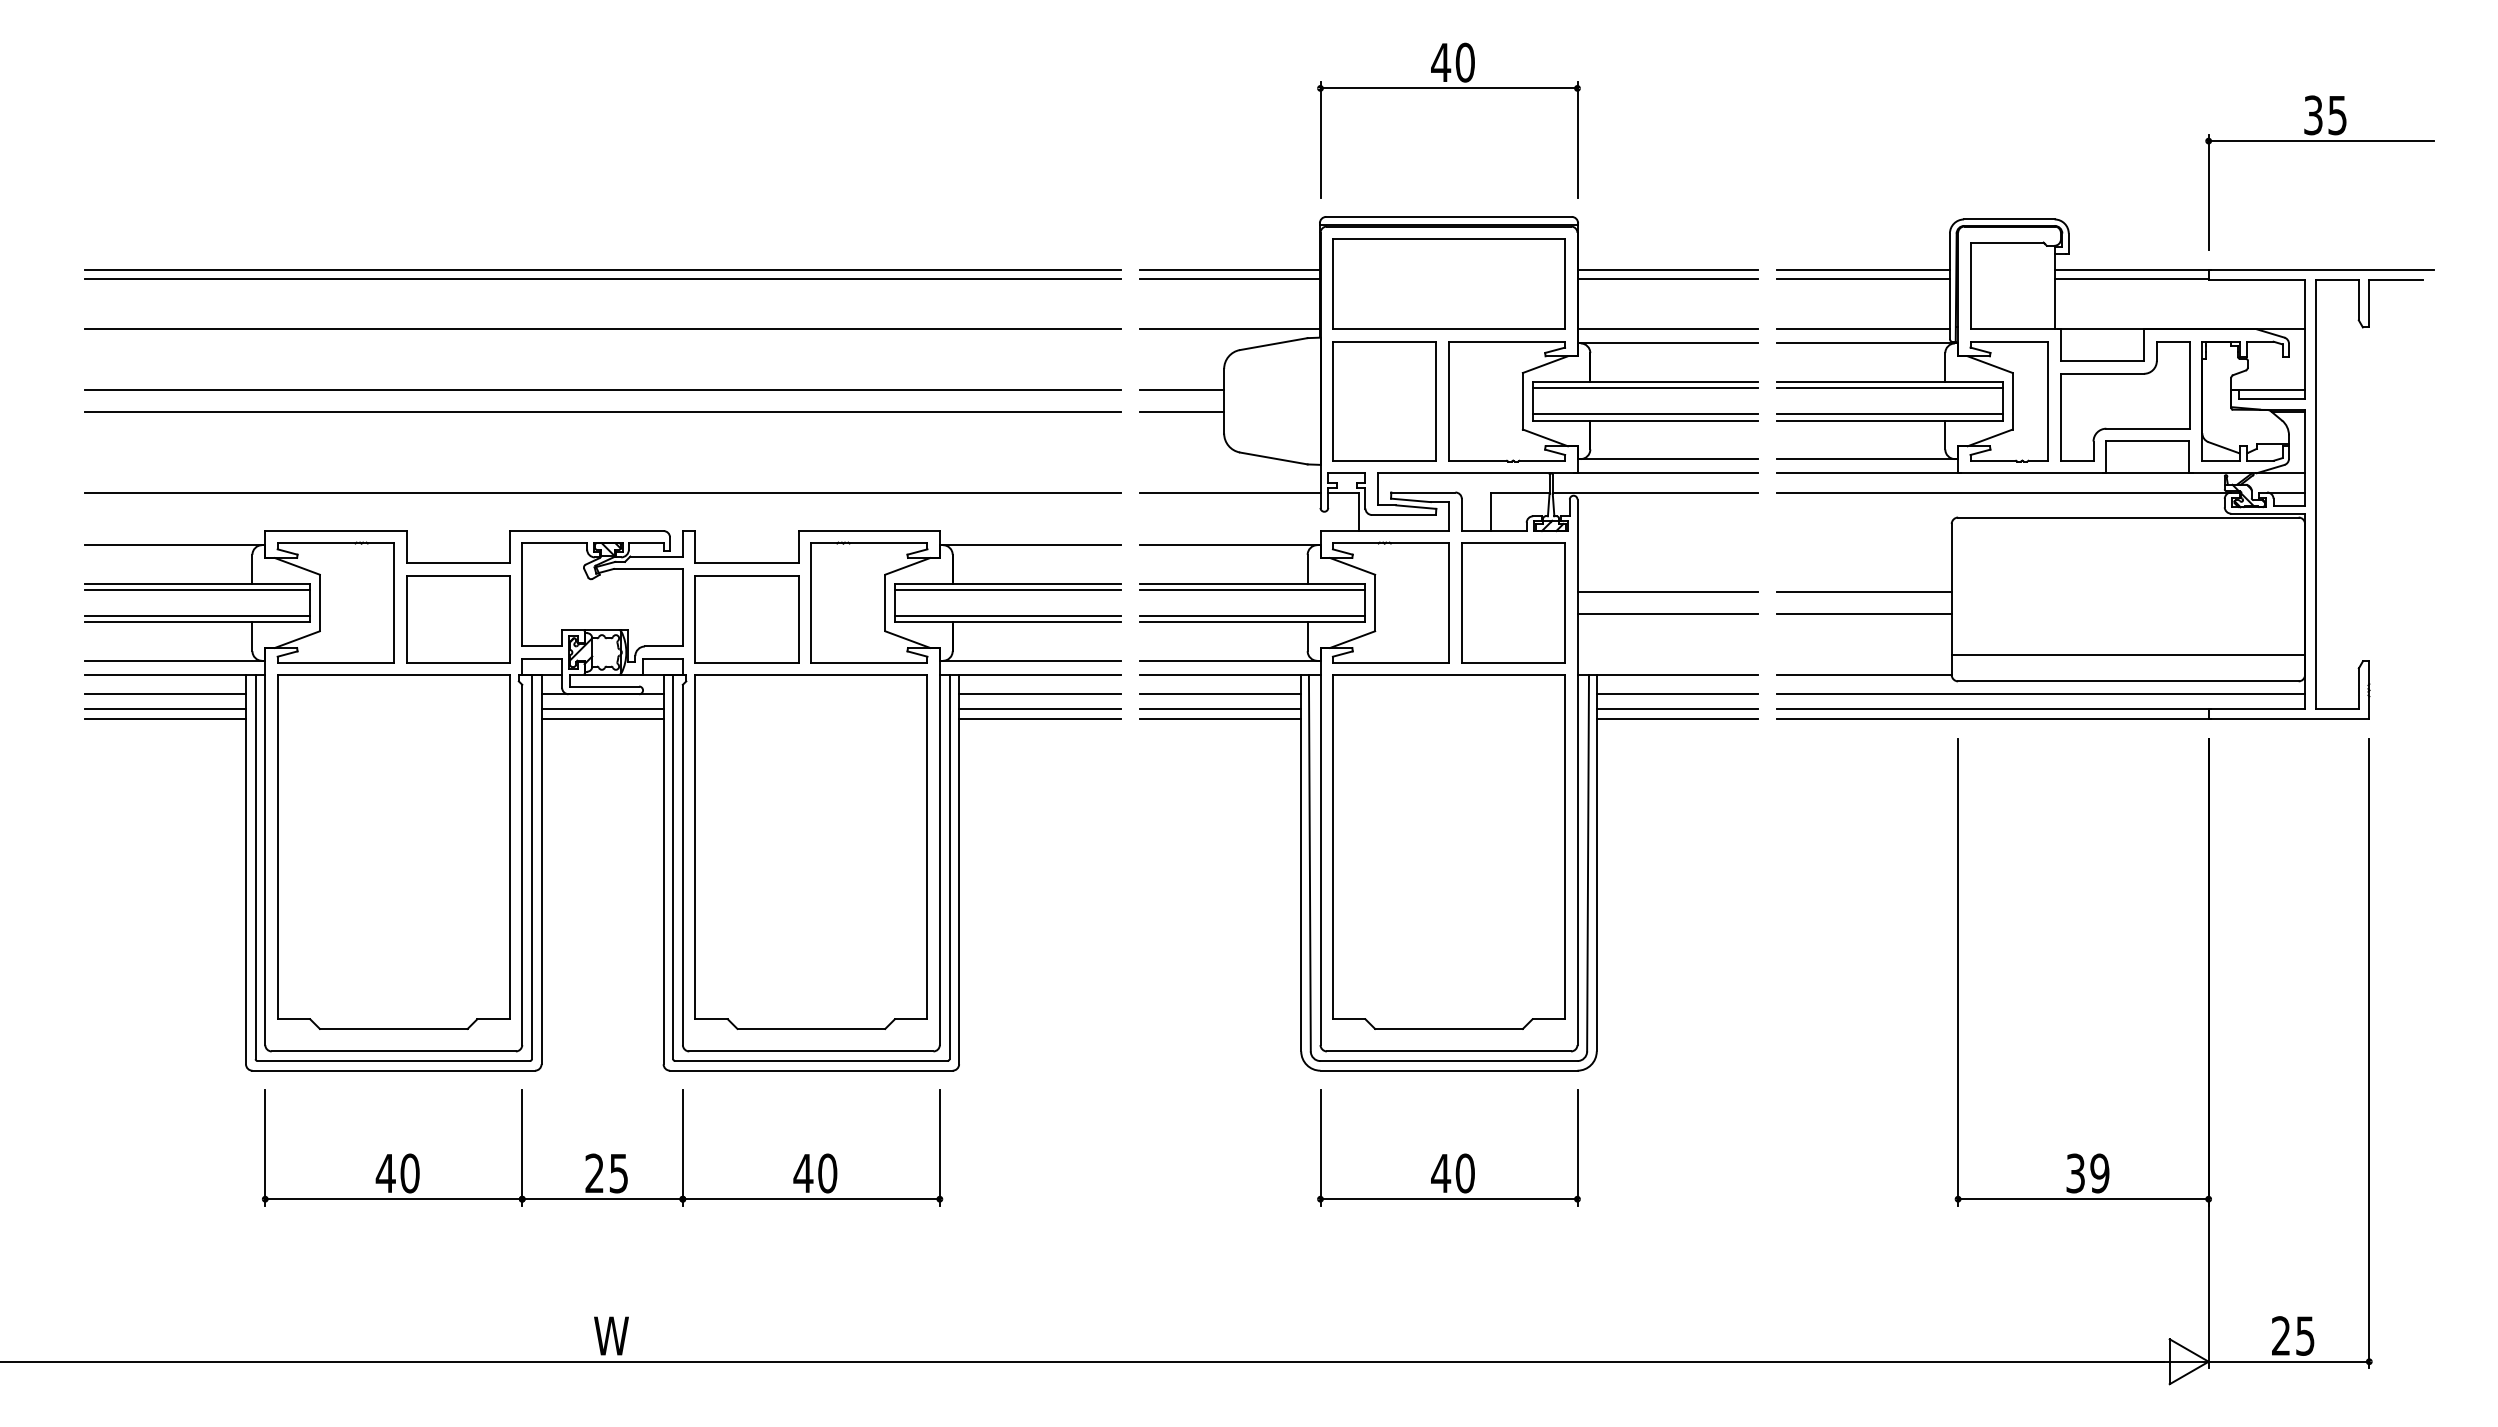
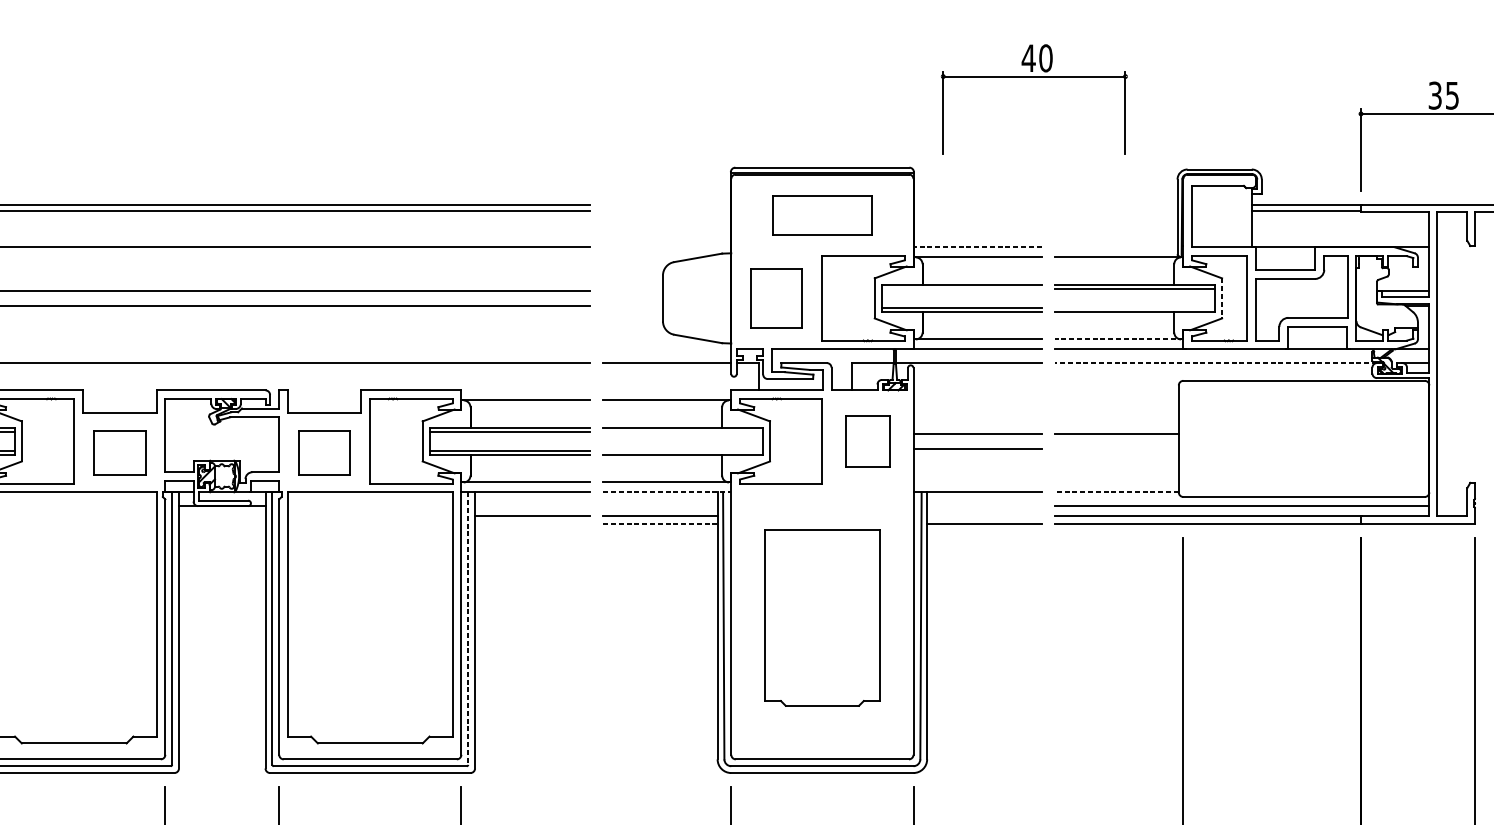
part: (1448, 88) -> (1034, 76), moved
line: (1229, 269) -> (666, 204), removed
line: (1668, 269) -> (978, 204), removed
line: (1863, 269) -> (1116, 204), removed
line: (1229, 278) -> (666, 211), removed
line: (1668, 278) -> (978, 211), removed
line: (1863, 278) -> (1116, 211), removed
part: (1448, 283) -> (822, 214), size x0.6
line: (1229, 329) -> (666, 247), removed
line: (1667, 329) -> (977, 247), solid -> dashed
line: (1863, 329) -> (1116, 247), removed
line: (1645, 388) -> (961, 289), removed
line: (1181, 390) -> (632, 290), removed
part: (1384, 401) -> (776, 298), size x0.7
line: (2012, 401) -> (1221, 298), solid -> dashed
line: (1181, 412) -> (632, 306), removed
line: (1890, 414) -> (1135, 307), removed
line: (1867, 459) -> (1119, 339), solid -> dashed
line: (2004, 492) -> (1216, 363), solid -> dashed
line: (1252, 590) -> (683, 432), removed
part: (1513, 602) -> (868, 441), size x0.6
line: (1864, 613) -> (1116, 448), removed
line: (1252, 615) -> (683, 450), removed
part: (458, 619) -> (120, 453), size x0.7
part: (746, 619) -> (324, 453), size x0.7
line: (2128, 655) -> (1304, 478), removed
line: (1230, 674) -> (667, 492), solid -> dashed
line: (1864, 674) -> (1116, 492), solid -> dashed
line: (1039, 694) -> (532, 506), removed
line: (1220, 694) -> (660, 506), removed
line: (1677, 694) -> (984, 506), removed
line: (602, 708) -> (222, 516), removed
line: (1677, 708) -> (984, 516), removed
line: (602, 719) -> (222, 524), removed
line: (1039, 719) -> (532, 524), removed
line: (1220, 719) -> (660, 524), solid -> dashed
part: (1448, 851) -> (822, 617), size x0.7
line: (949, 867) -> (468, 628), solid -> dashed

